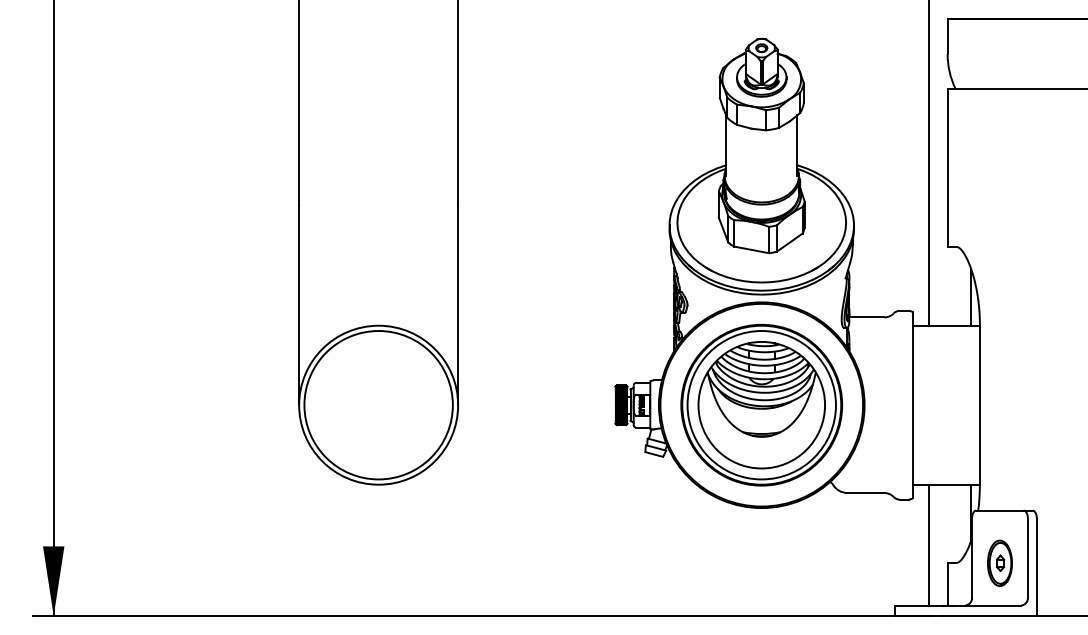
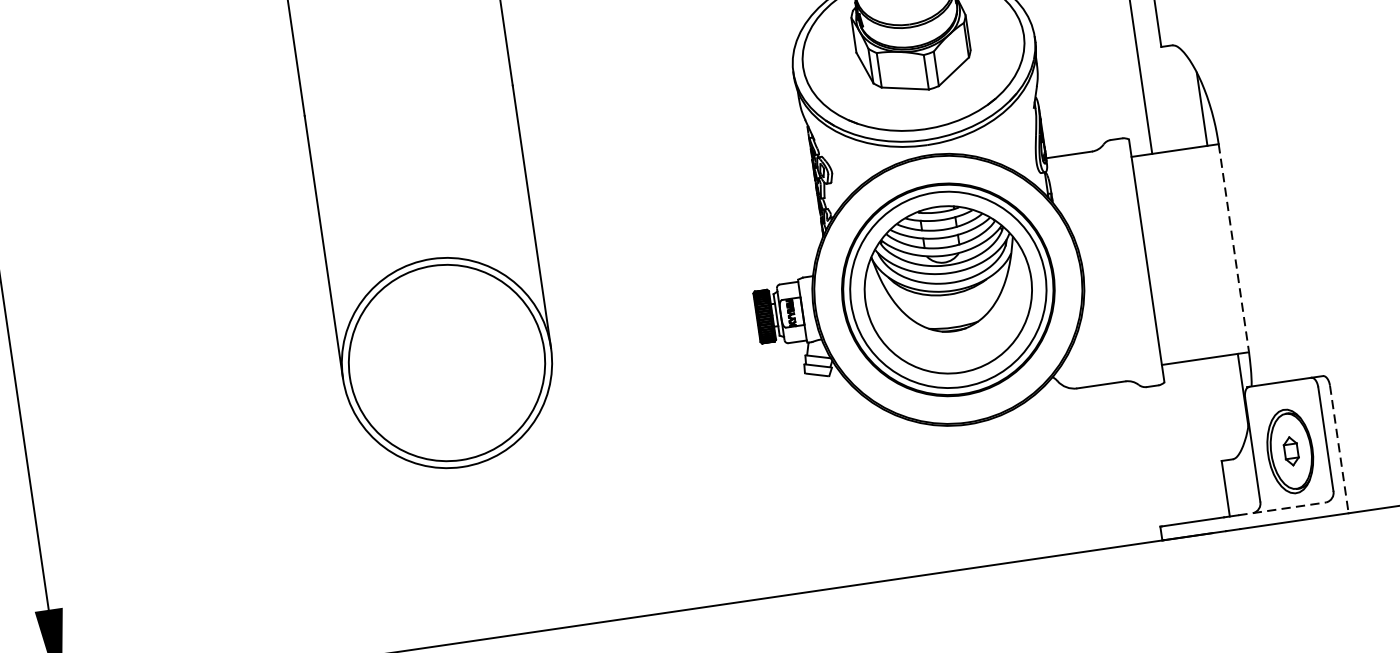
line: (979, 405) -> (1233, 248), solid -> dashed
line: (929, 544) -> (1194, 440), removed
part: (999, 562) -> (1289, 450), size x1.4
line: (1036, 567) -> (1338, 449), solid -> dashed
line: (987, 605) -> (1282, 508), solid -> dashed

